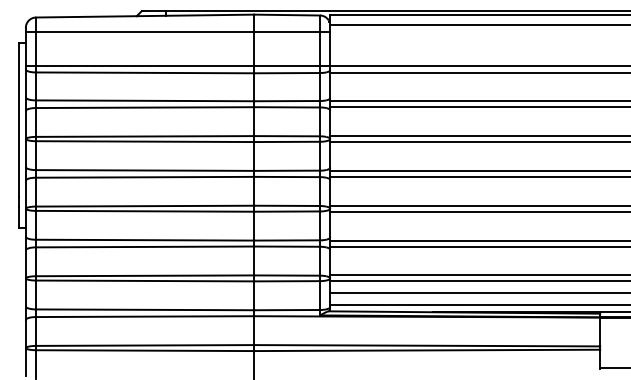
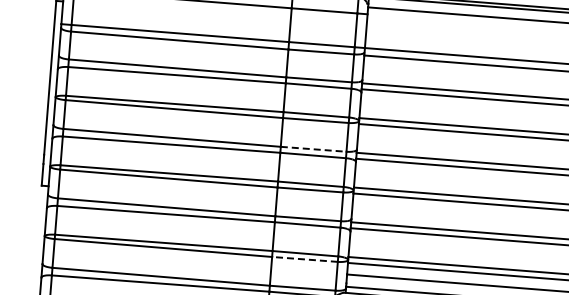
line: (287, 170) -> (314, 149), solid -> dashed
line: (287, 281) -> (305, 259), solid -> dashed

